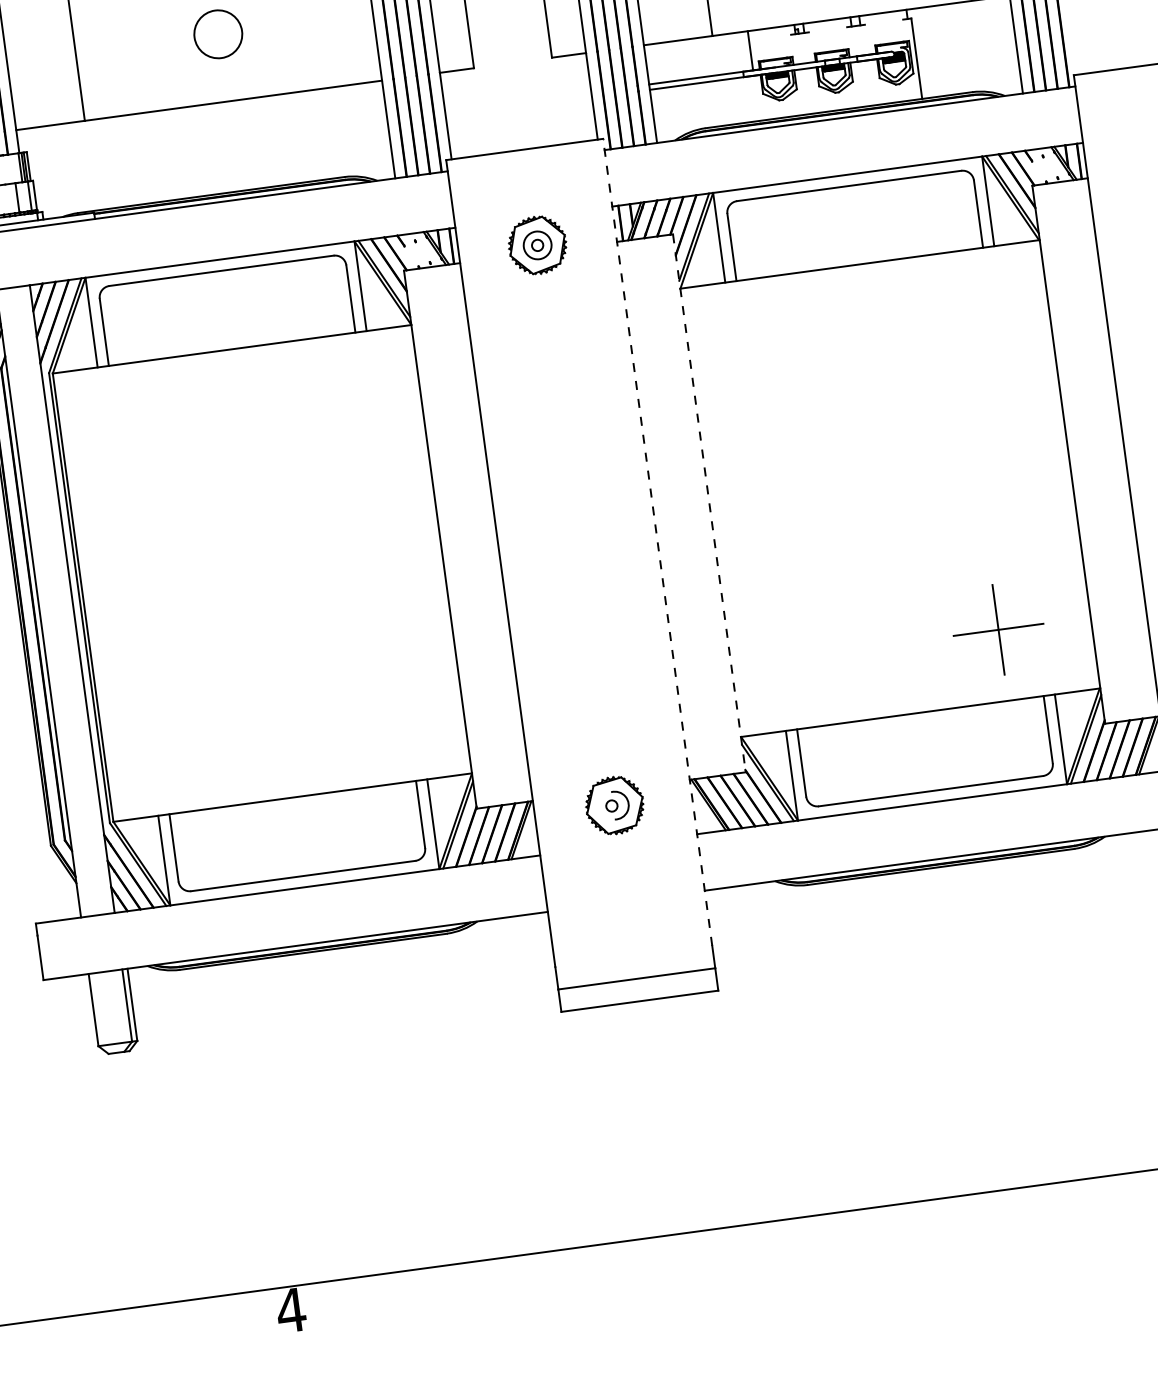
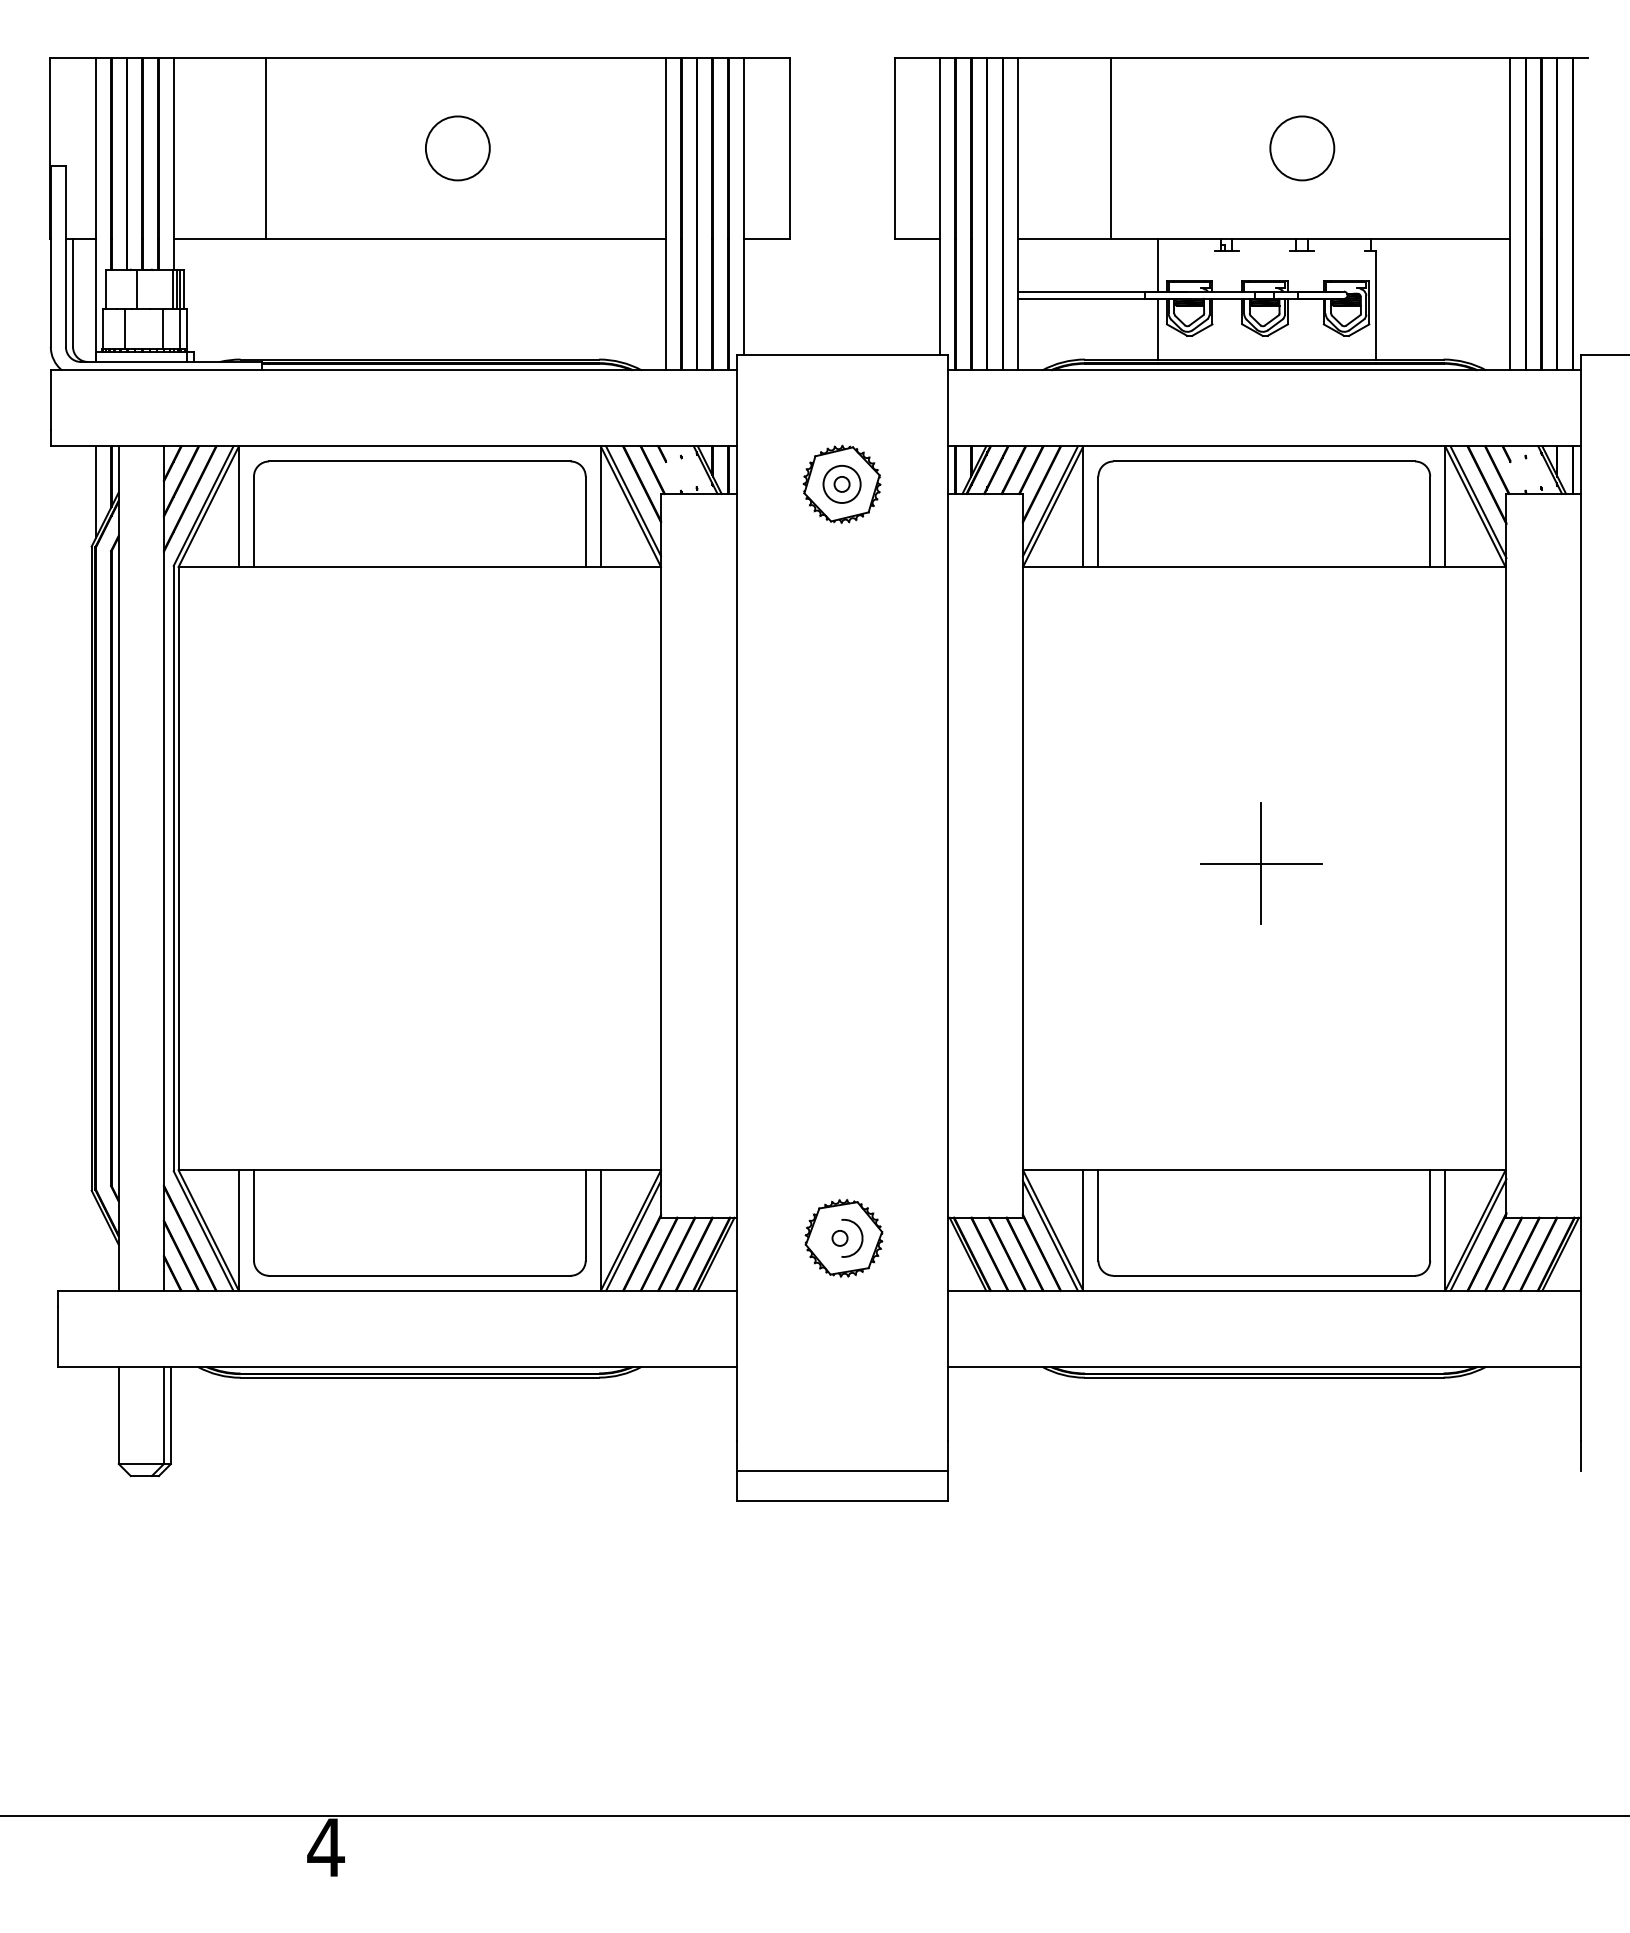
line: (757, 97) -> (1158, 328), added
line: (709, 503) -> (1022, 855), dashed -> solid
line: (657, 542) -> (947, 898), dashed -> solid
part: (998, 629) -> (1261, 863), moved

